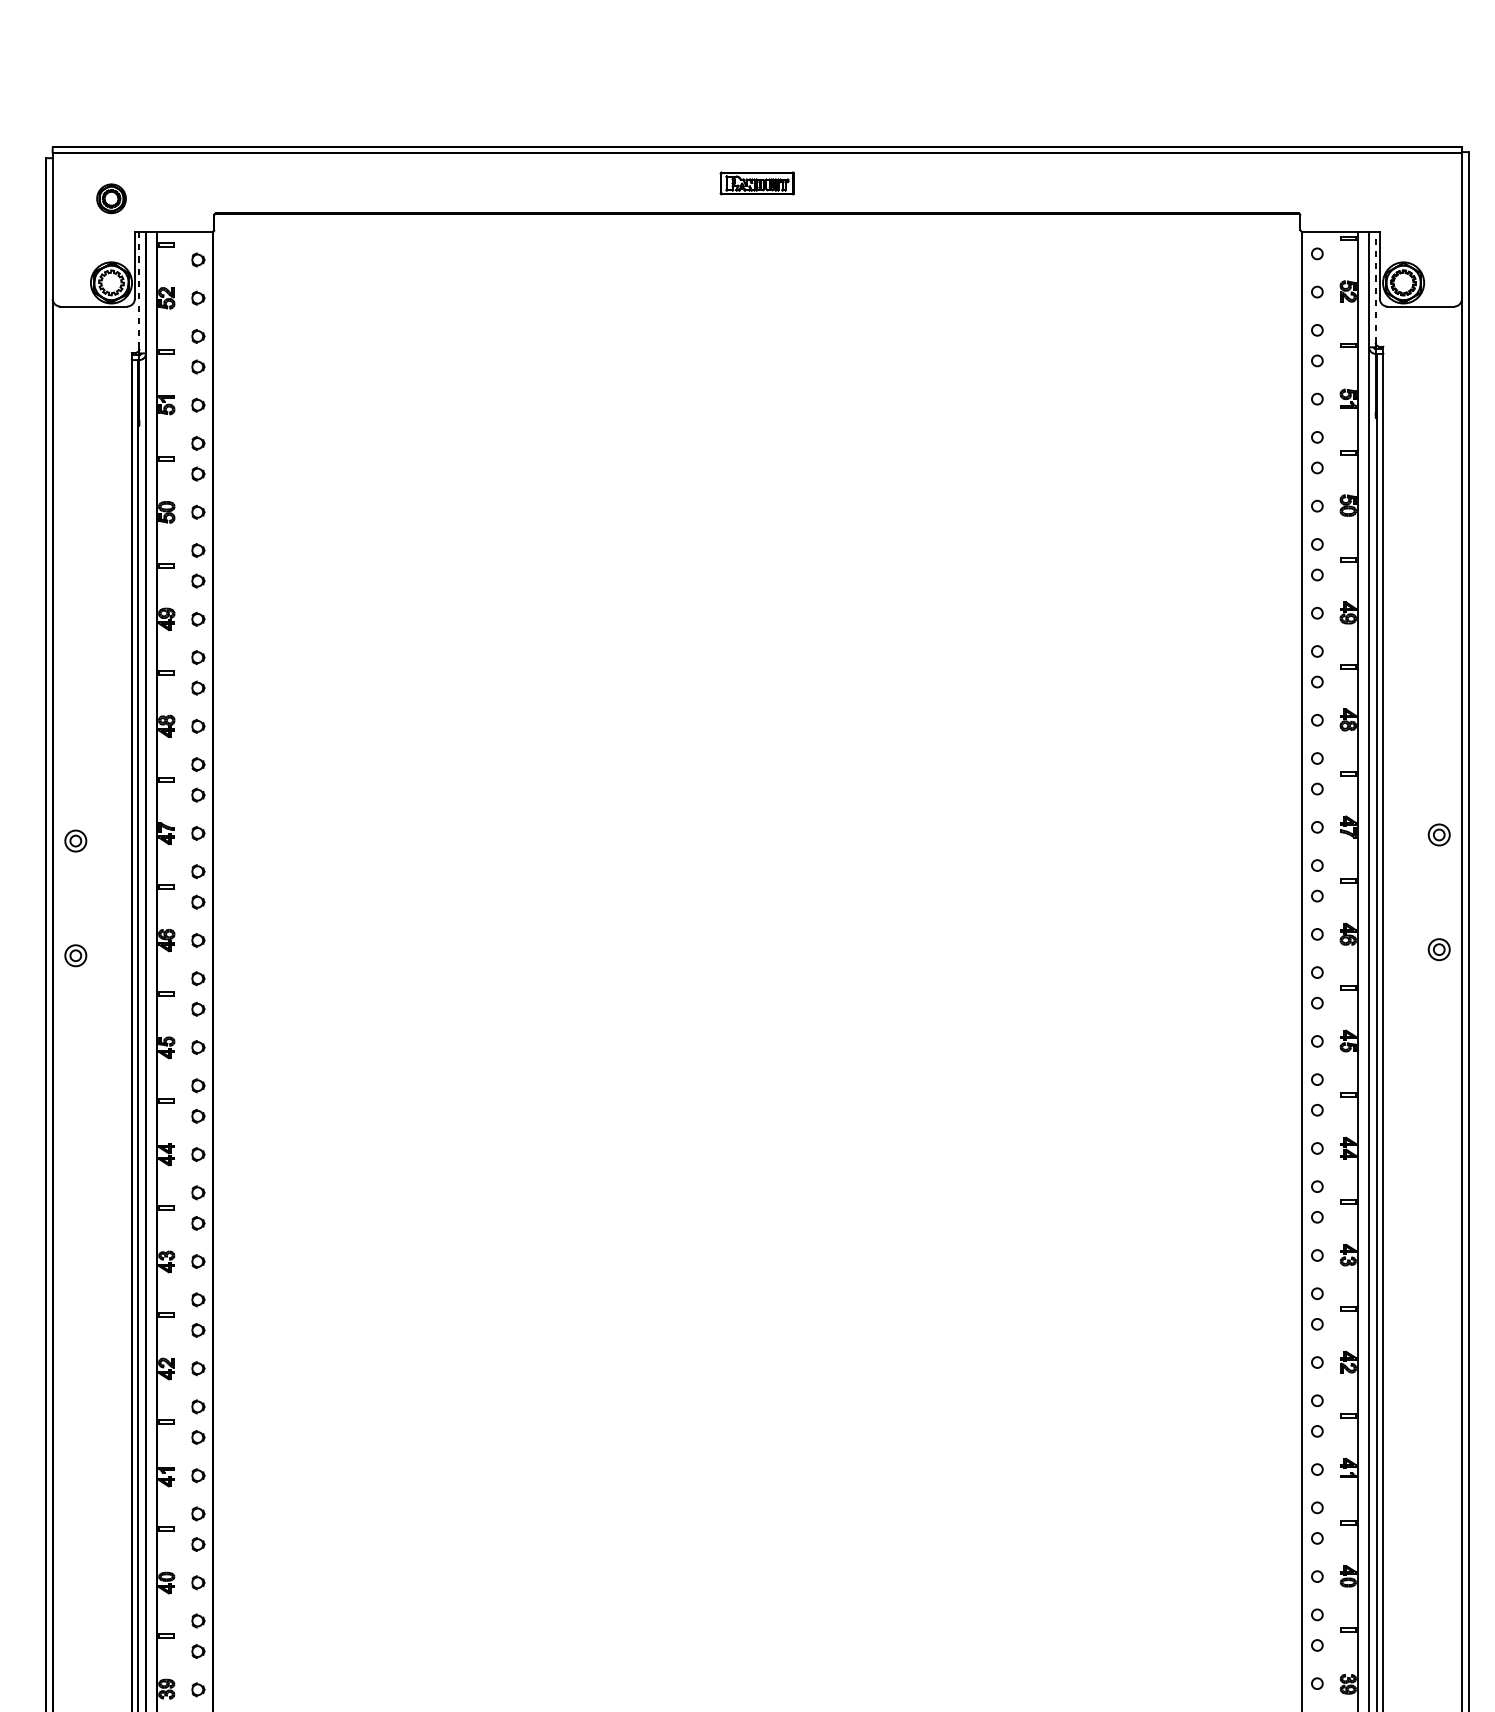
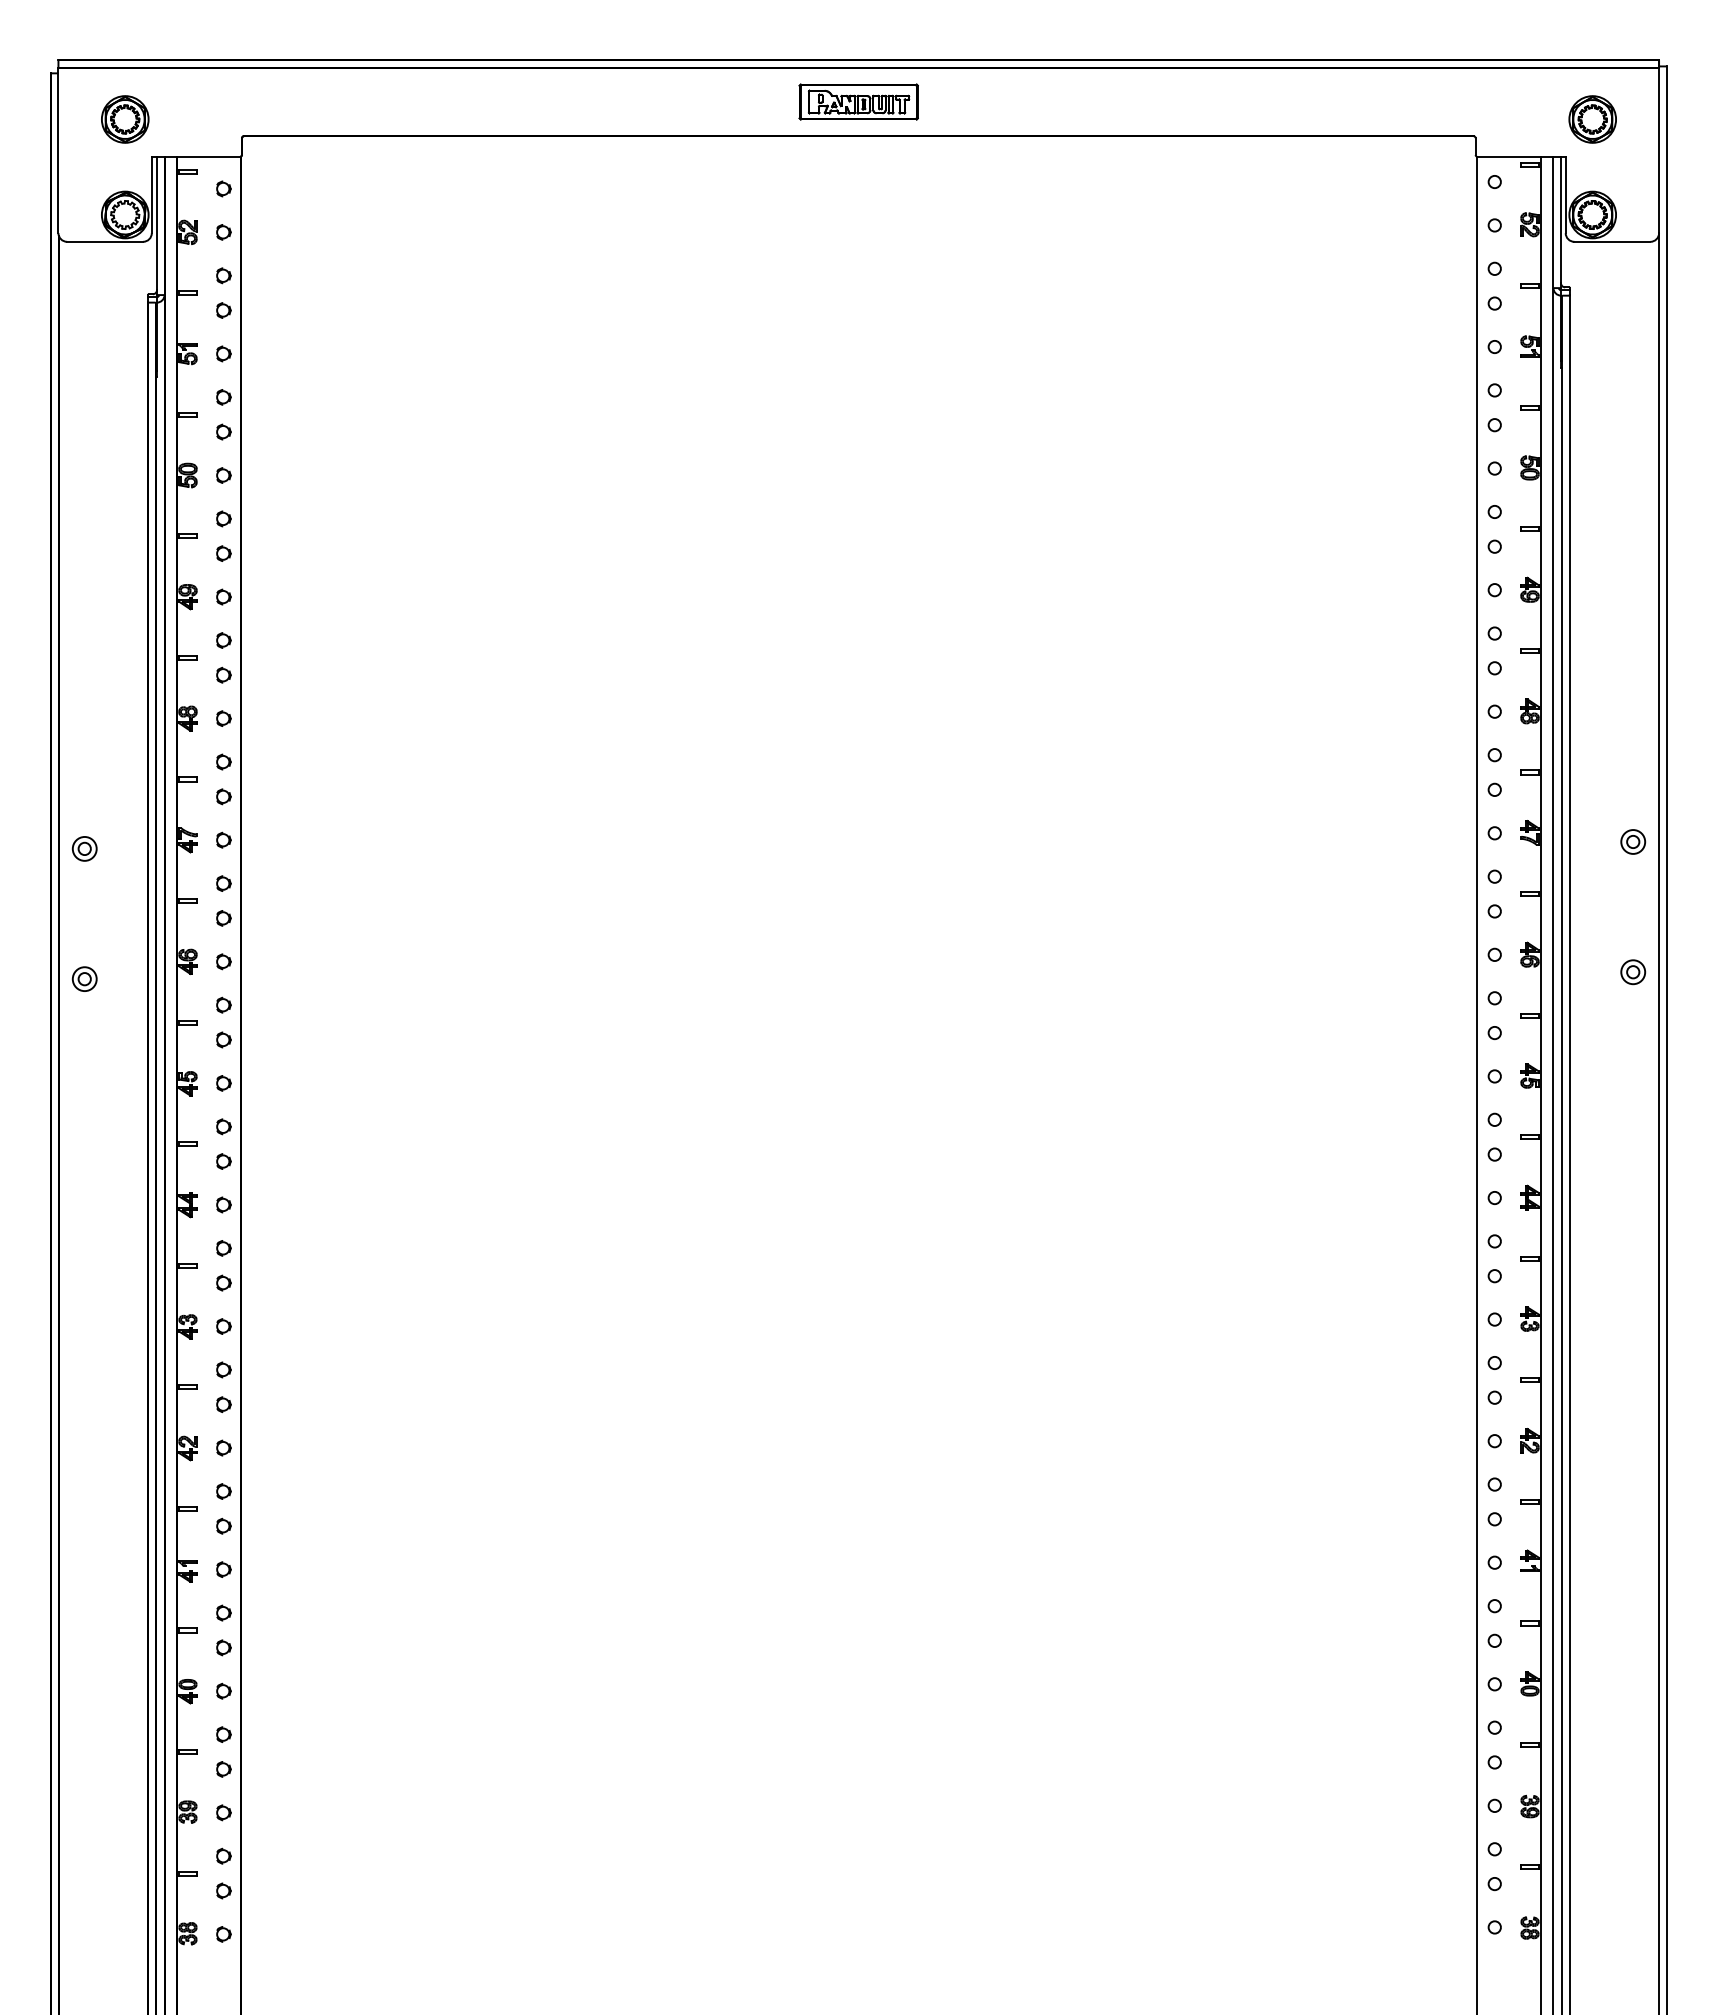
part: (757, 182) -> (858, 101), size x1.43
part: (111, 198) -> (125, 119), size x1.43
part: (1403, 198) -> (1592, 119), added
line: (1375, 286) -> (1560, 219), dashed -> solid
line: (139, 290) -> (157, 223), dashed -> solid

